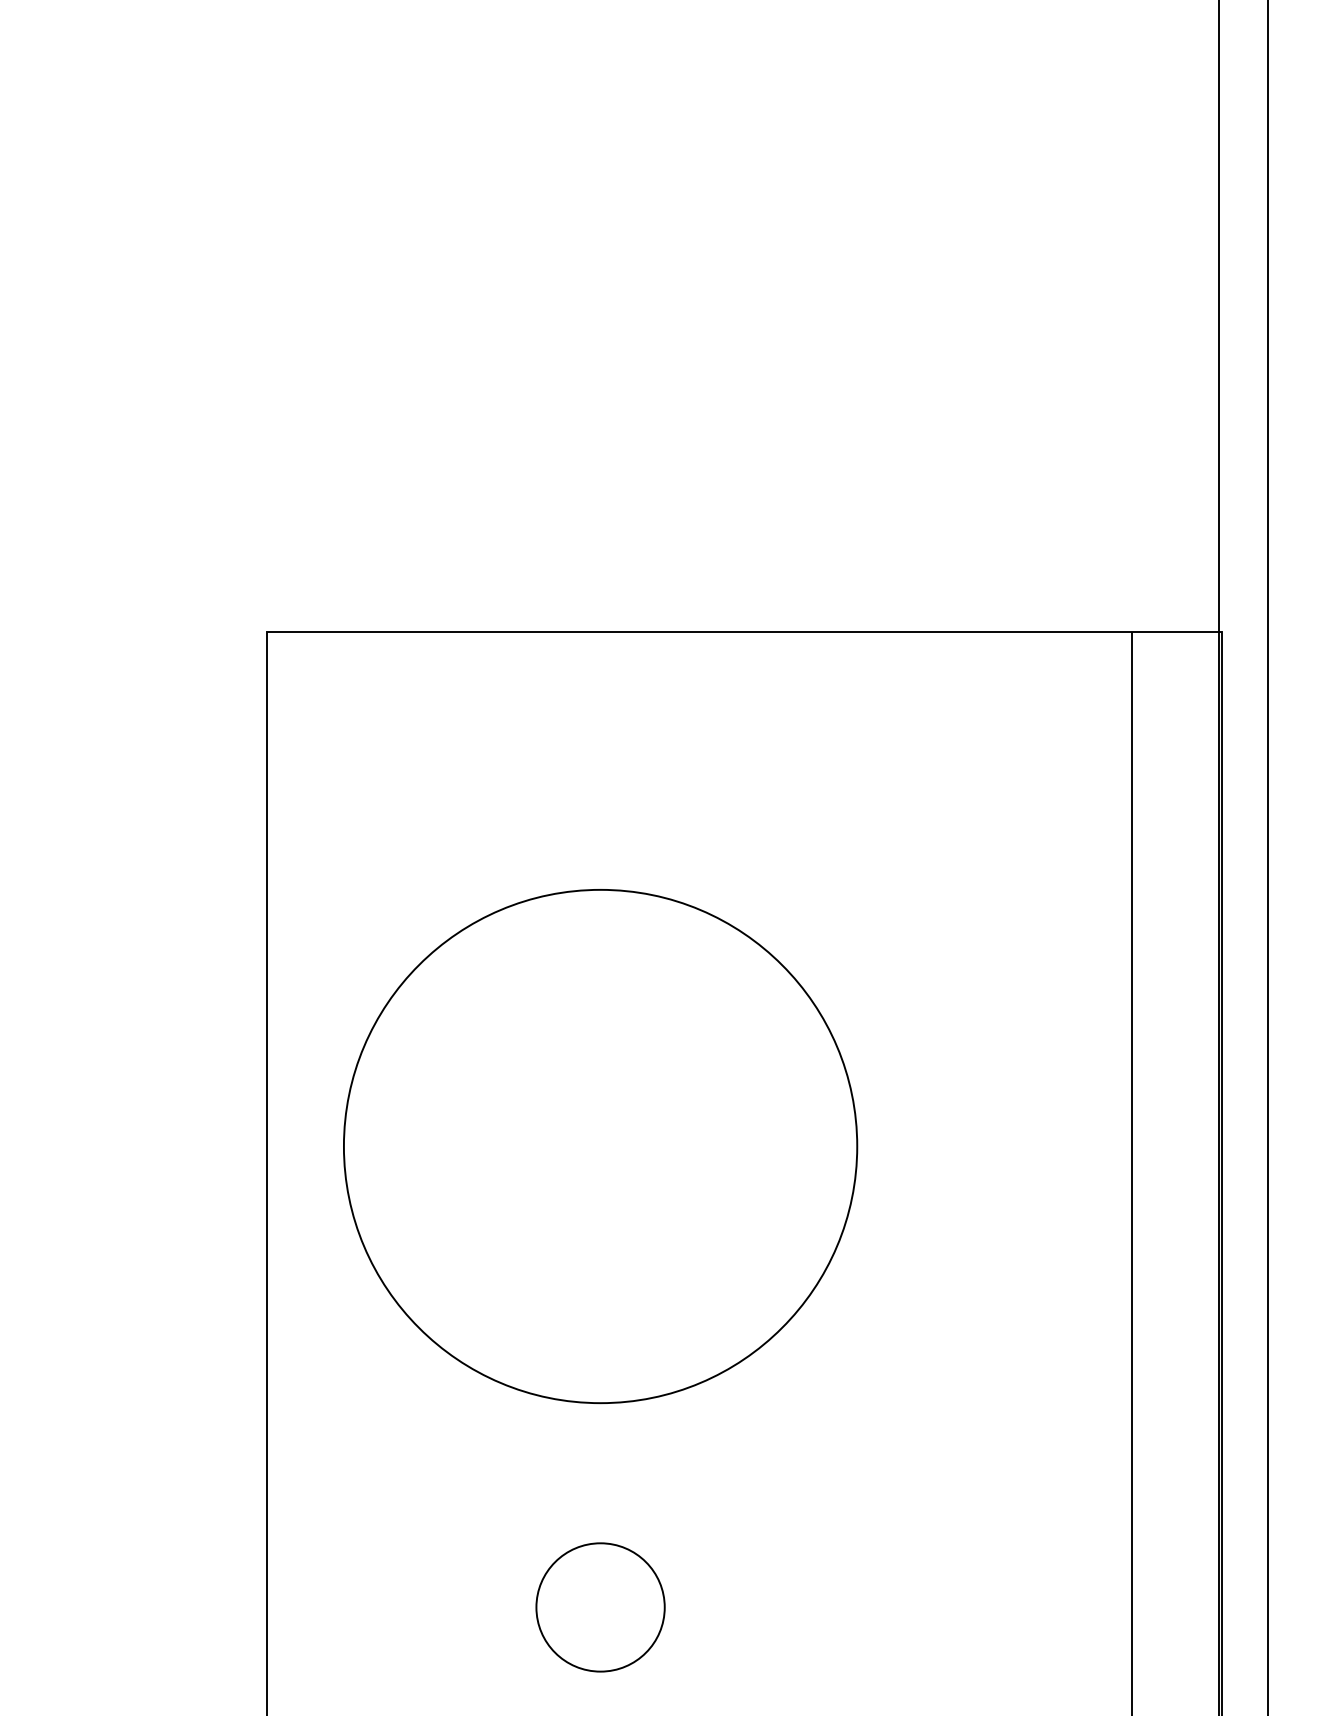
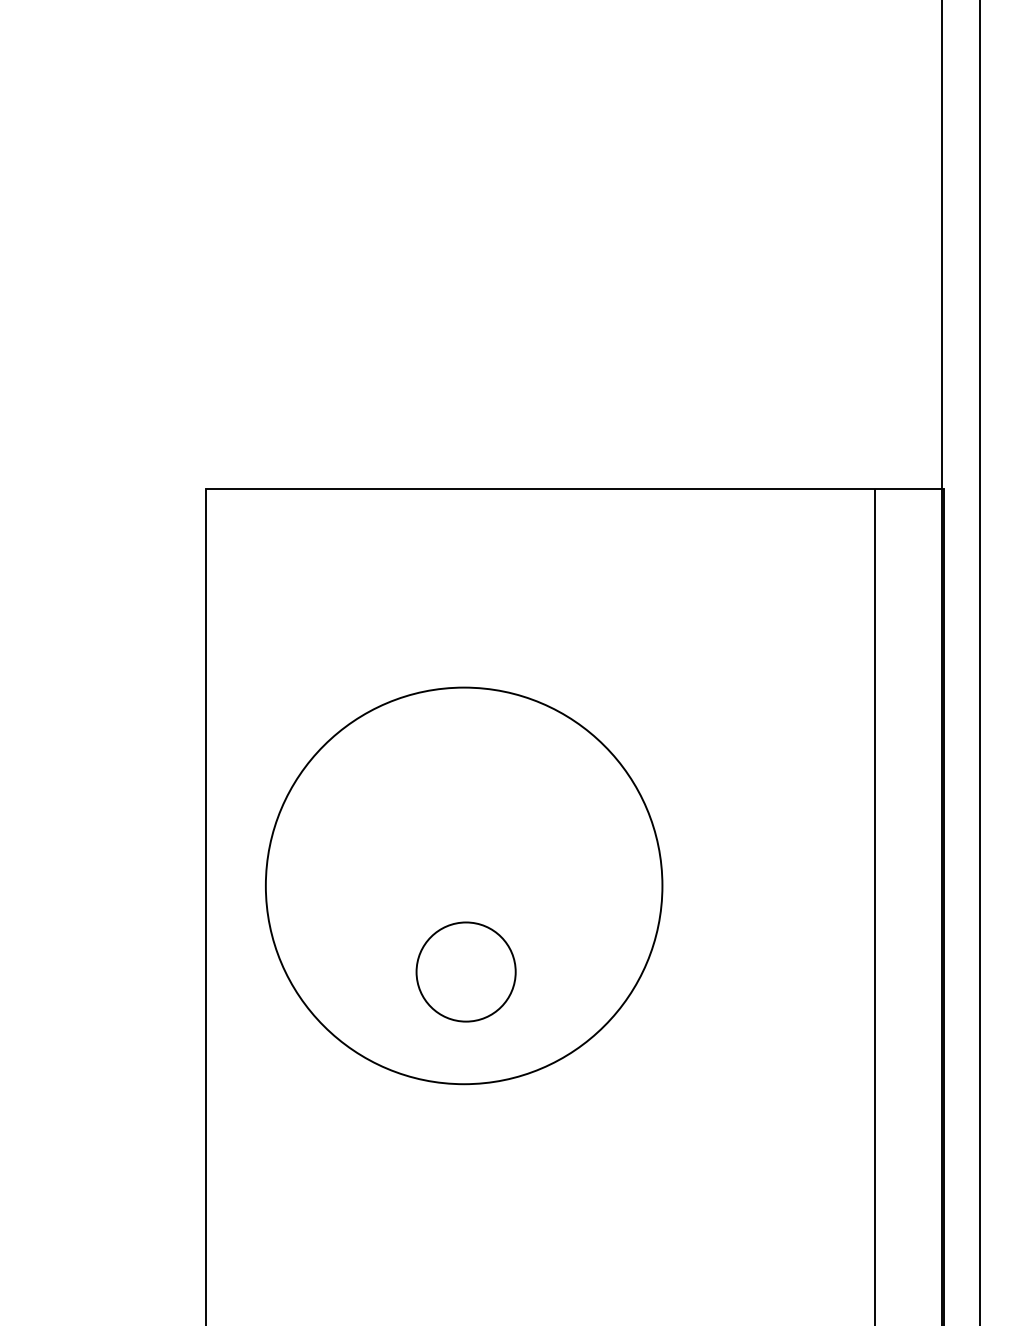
part: (599, 1606) -> (465, 971), moved

